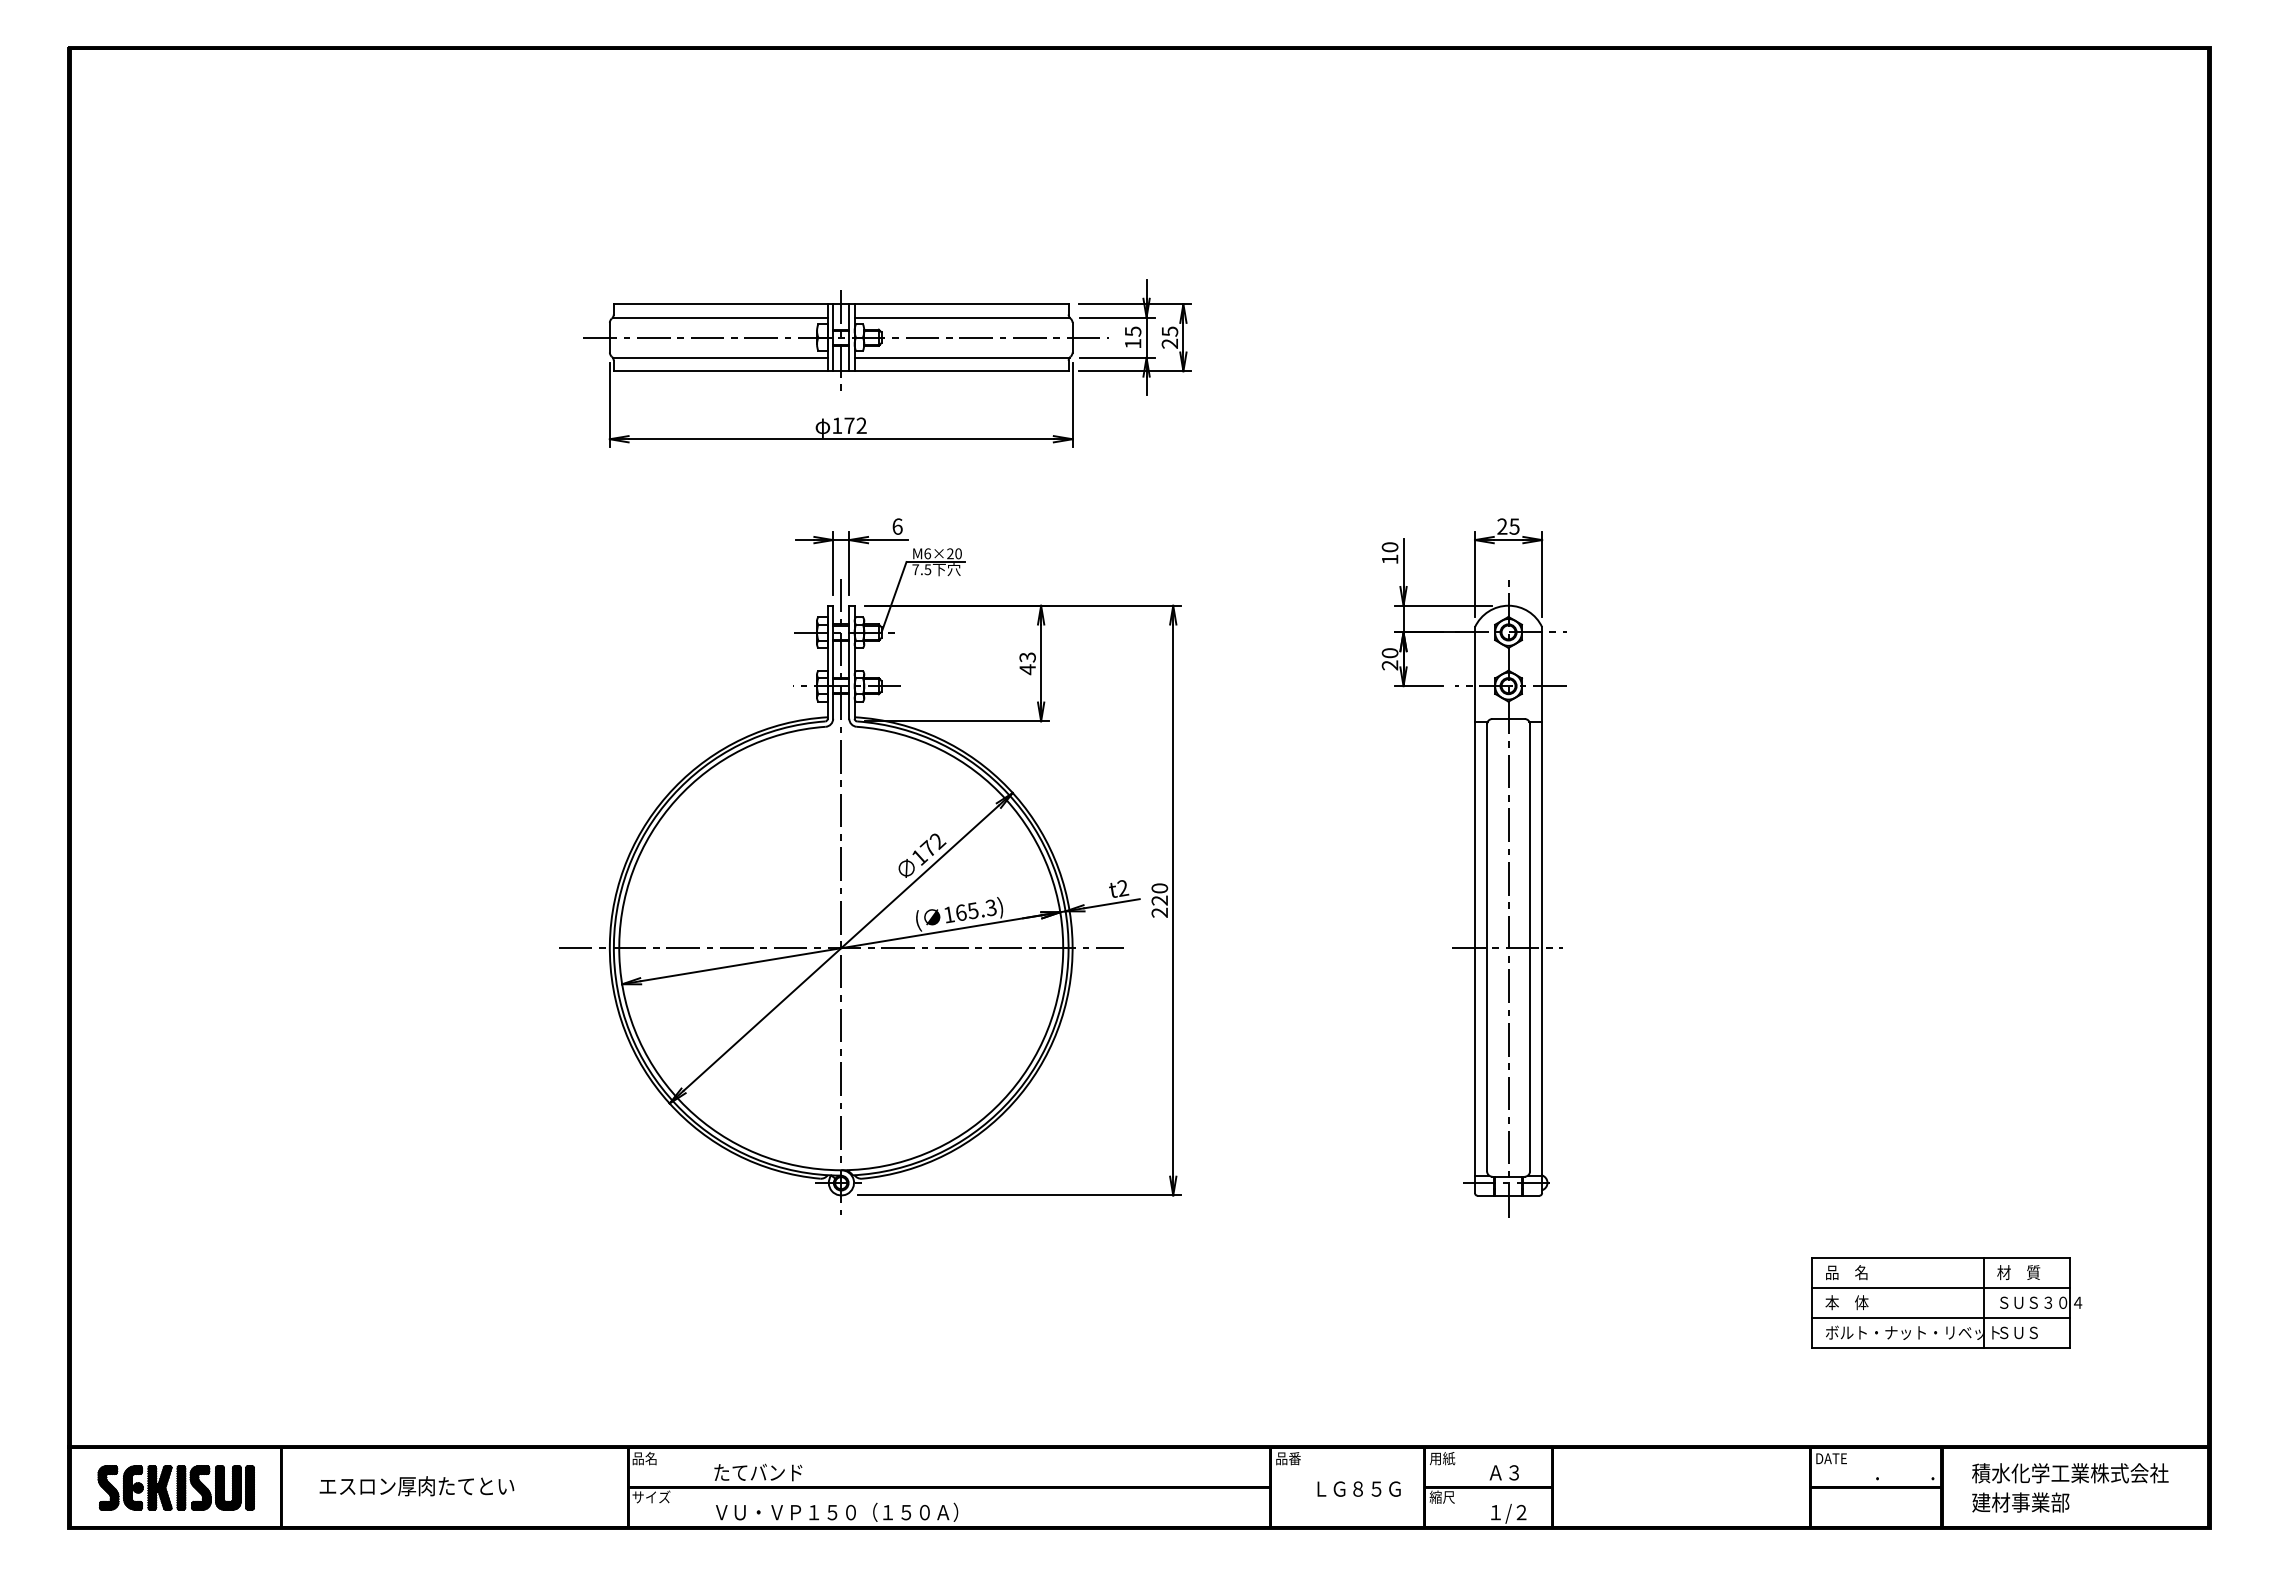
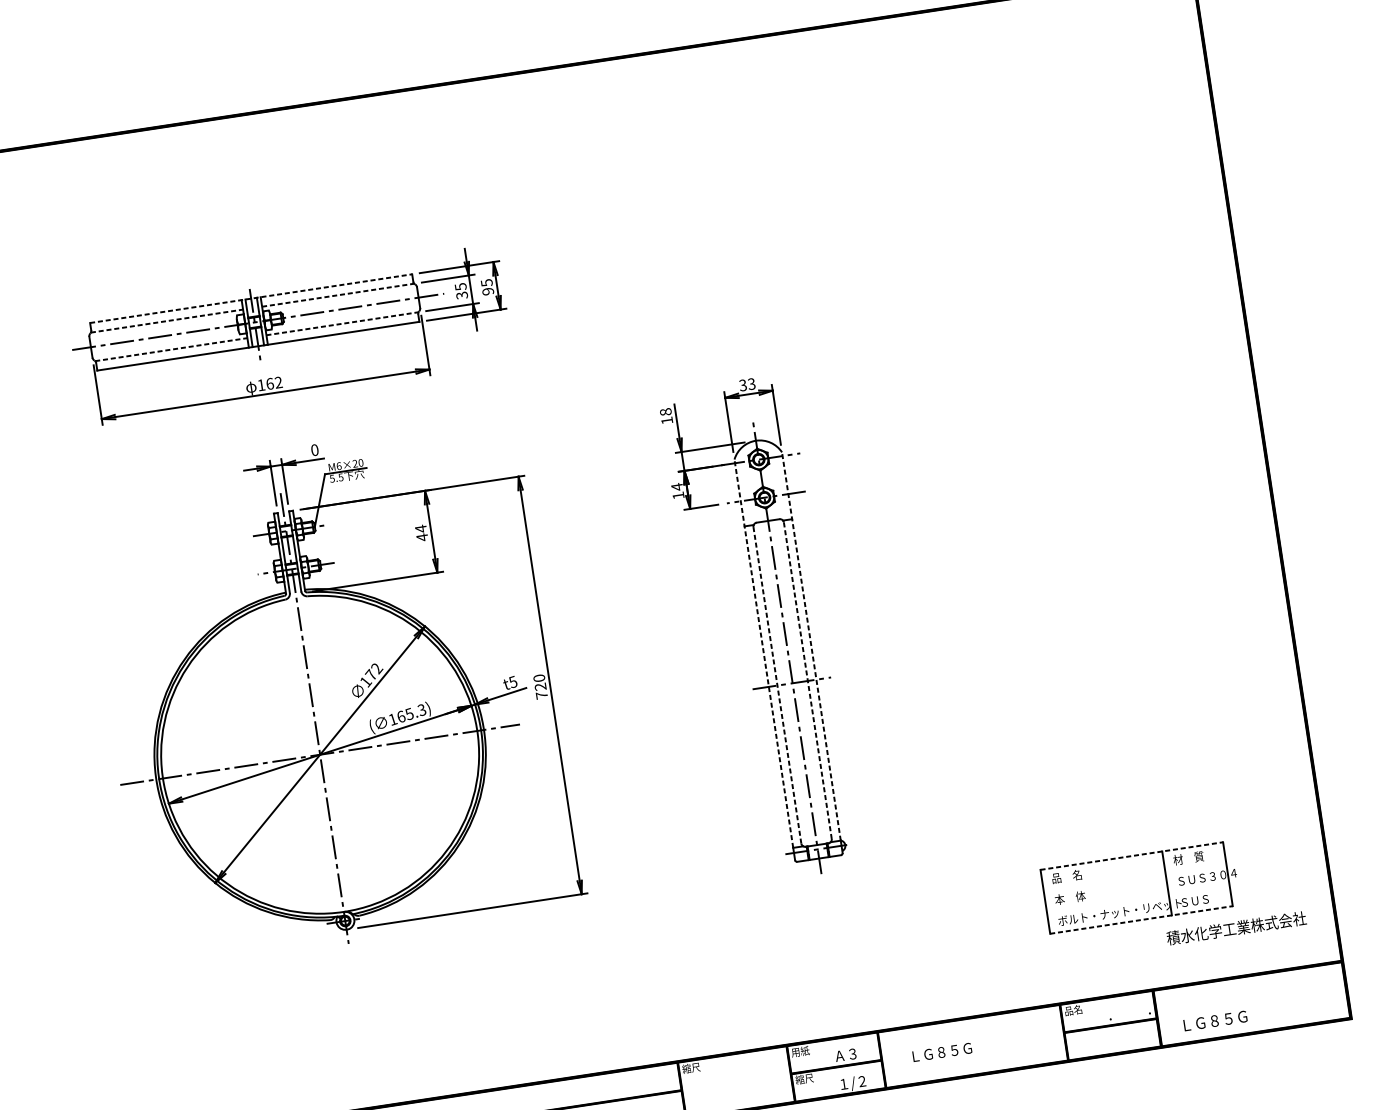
line: (841, 304) -> (251, 298), solid -> dashed
line: (720, 317) -> (167, 321), solid -> dashed
line: (962, 317) -> (338, 295), solid -> dashed
text: (1132, 343) -> (461, 295), 15 -> 35
text: (1170, 343) -> (488, 291), 25 -> 95
line: (720, 357) -> (171, 349), solid -> dashed
line: (962, 357) -> (342, 323), solid -> dashed
text: (849, 425) -> (270, 383), 172 -> 162
text: (897, 526) -> (314, 450), 6 -> 0
text: (1508, 526) -> (747, 384), 25 -> 33
text: (1390, 547) -> (666, 412), 10 -> 18
text: (915, 569) -> (332, 478), 7.5 -> 5.5
text: (1027, 657) -> (420, 528), 43 -> 44
text: (1389, 658) -> (677, 490), 20 -> 14
text: (1123, 887) -> (513, 681), t2 -> t5
line: (1474, 900) -> (763, 653), solid -> dashed
line: (1542, 900) -> (811, 645), solid -> dashed
text: (1159, 912) -> (541, 695), 220 -> 720
line: (1487, 947) -> (777, 685), solid -> dashed
line: (1530, 947) -> (808, 680), solid -> dashed
line: (1940, 1257) -> (1131, 855), solid -> dashed
line: (1940, 1287) -> (1134, 877), removed
line: (1940, 1317) -> (1138, 898), removed
line: (1940, 1347) -> (1141, 919), solid -> dashed
text: (1287, 1458) -> (690, 1068), 品番 -> 縮尺
text: (1831, 1458) -> (1075, 1009), DATE -> 品名
text: (2070, 1473) -> (1236, 928), moved
text: (1358, 1488) -> (941, 1051), moved
text: (2020, 1502) -> (1214, 1020), 建材事業部 -> ＬＧ８５Ｇ

